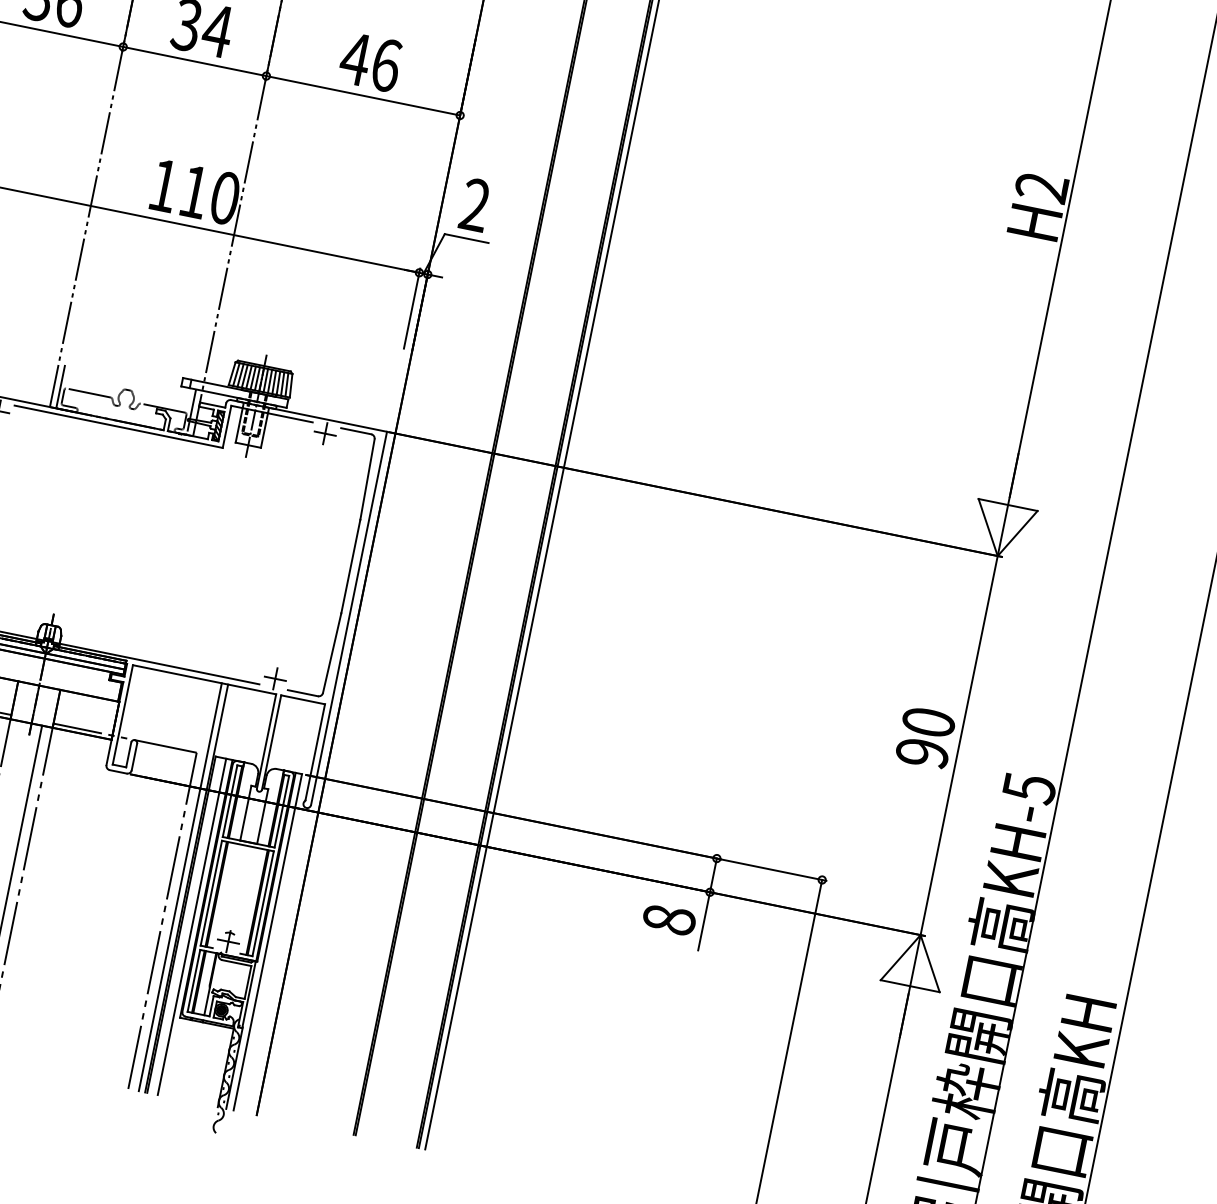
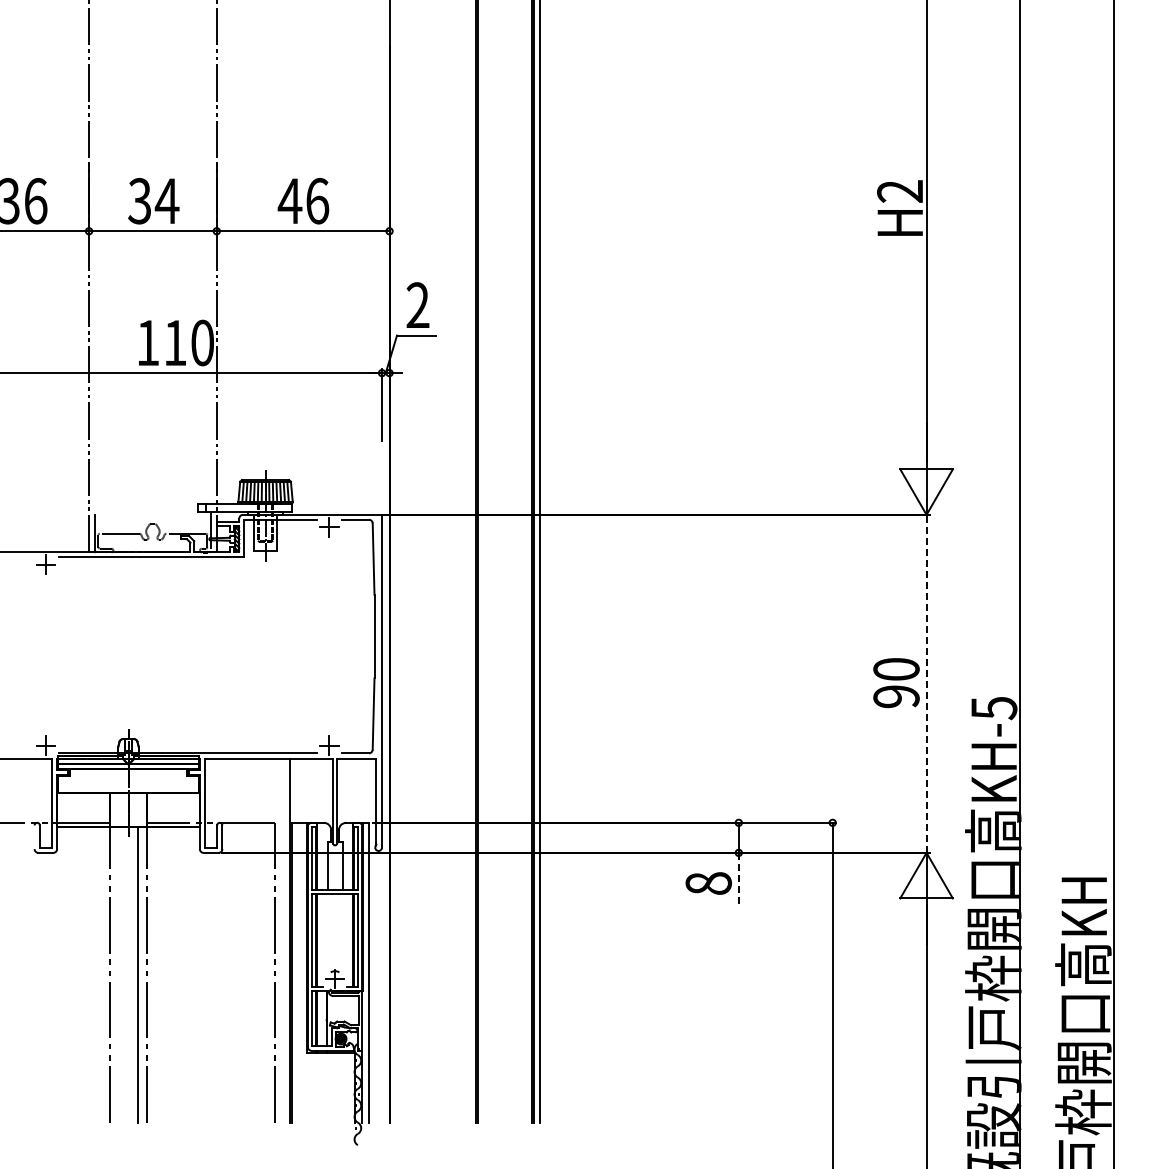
line: (959, 745) -> (926, 683), solid -> dashed
line: (180, 886) -> (284, 940), removed
line: (703, 920) -> (738, 878), solid -> dashed
line: (192, 926) -> (301, 972), removed

